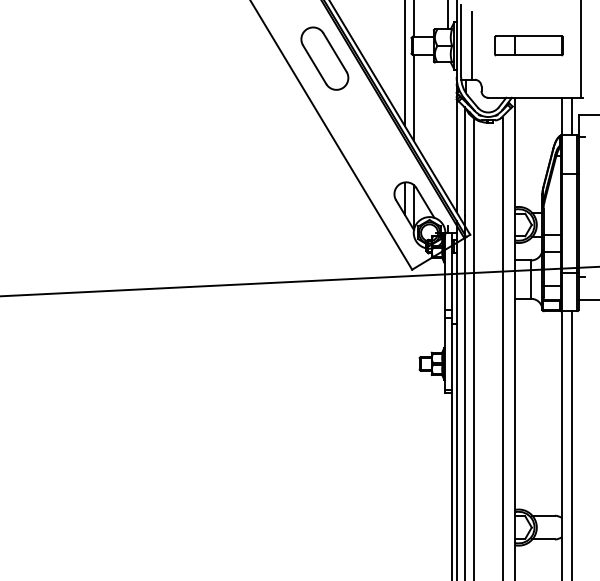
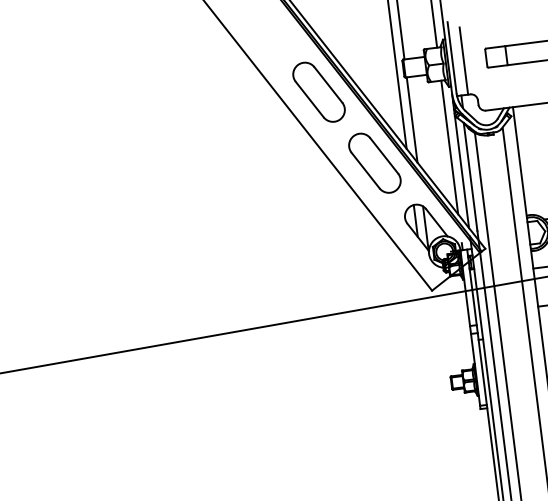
line: (447, 129) -> (449, 147), added
part: (371, 136) -> (375, 163), added

